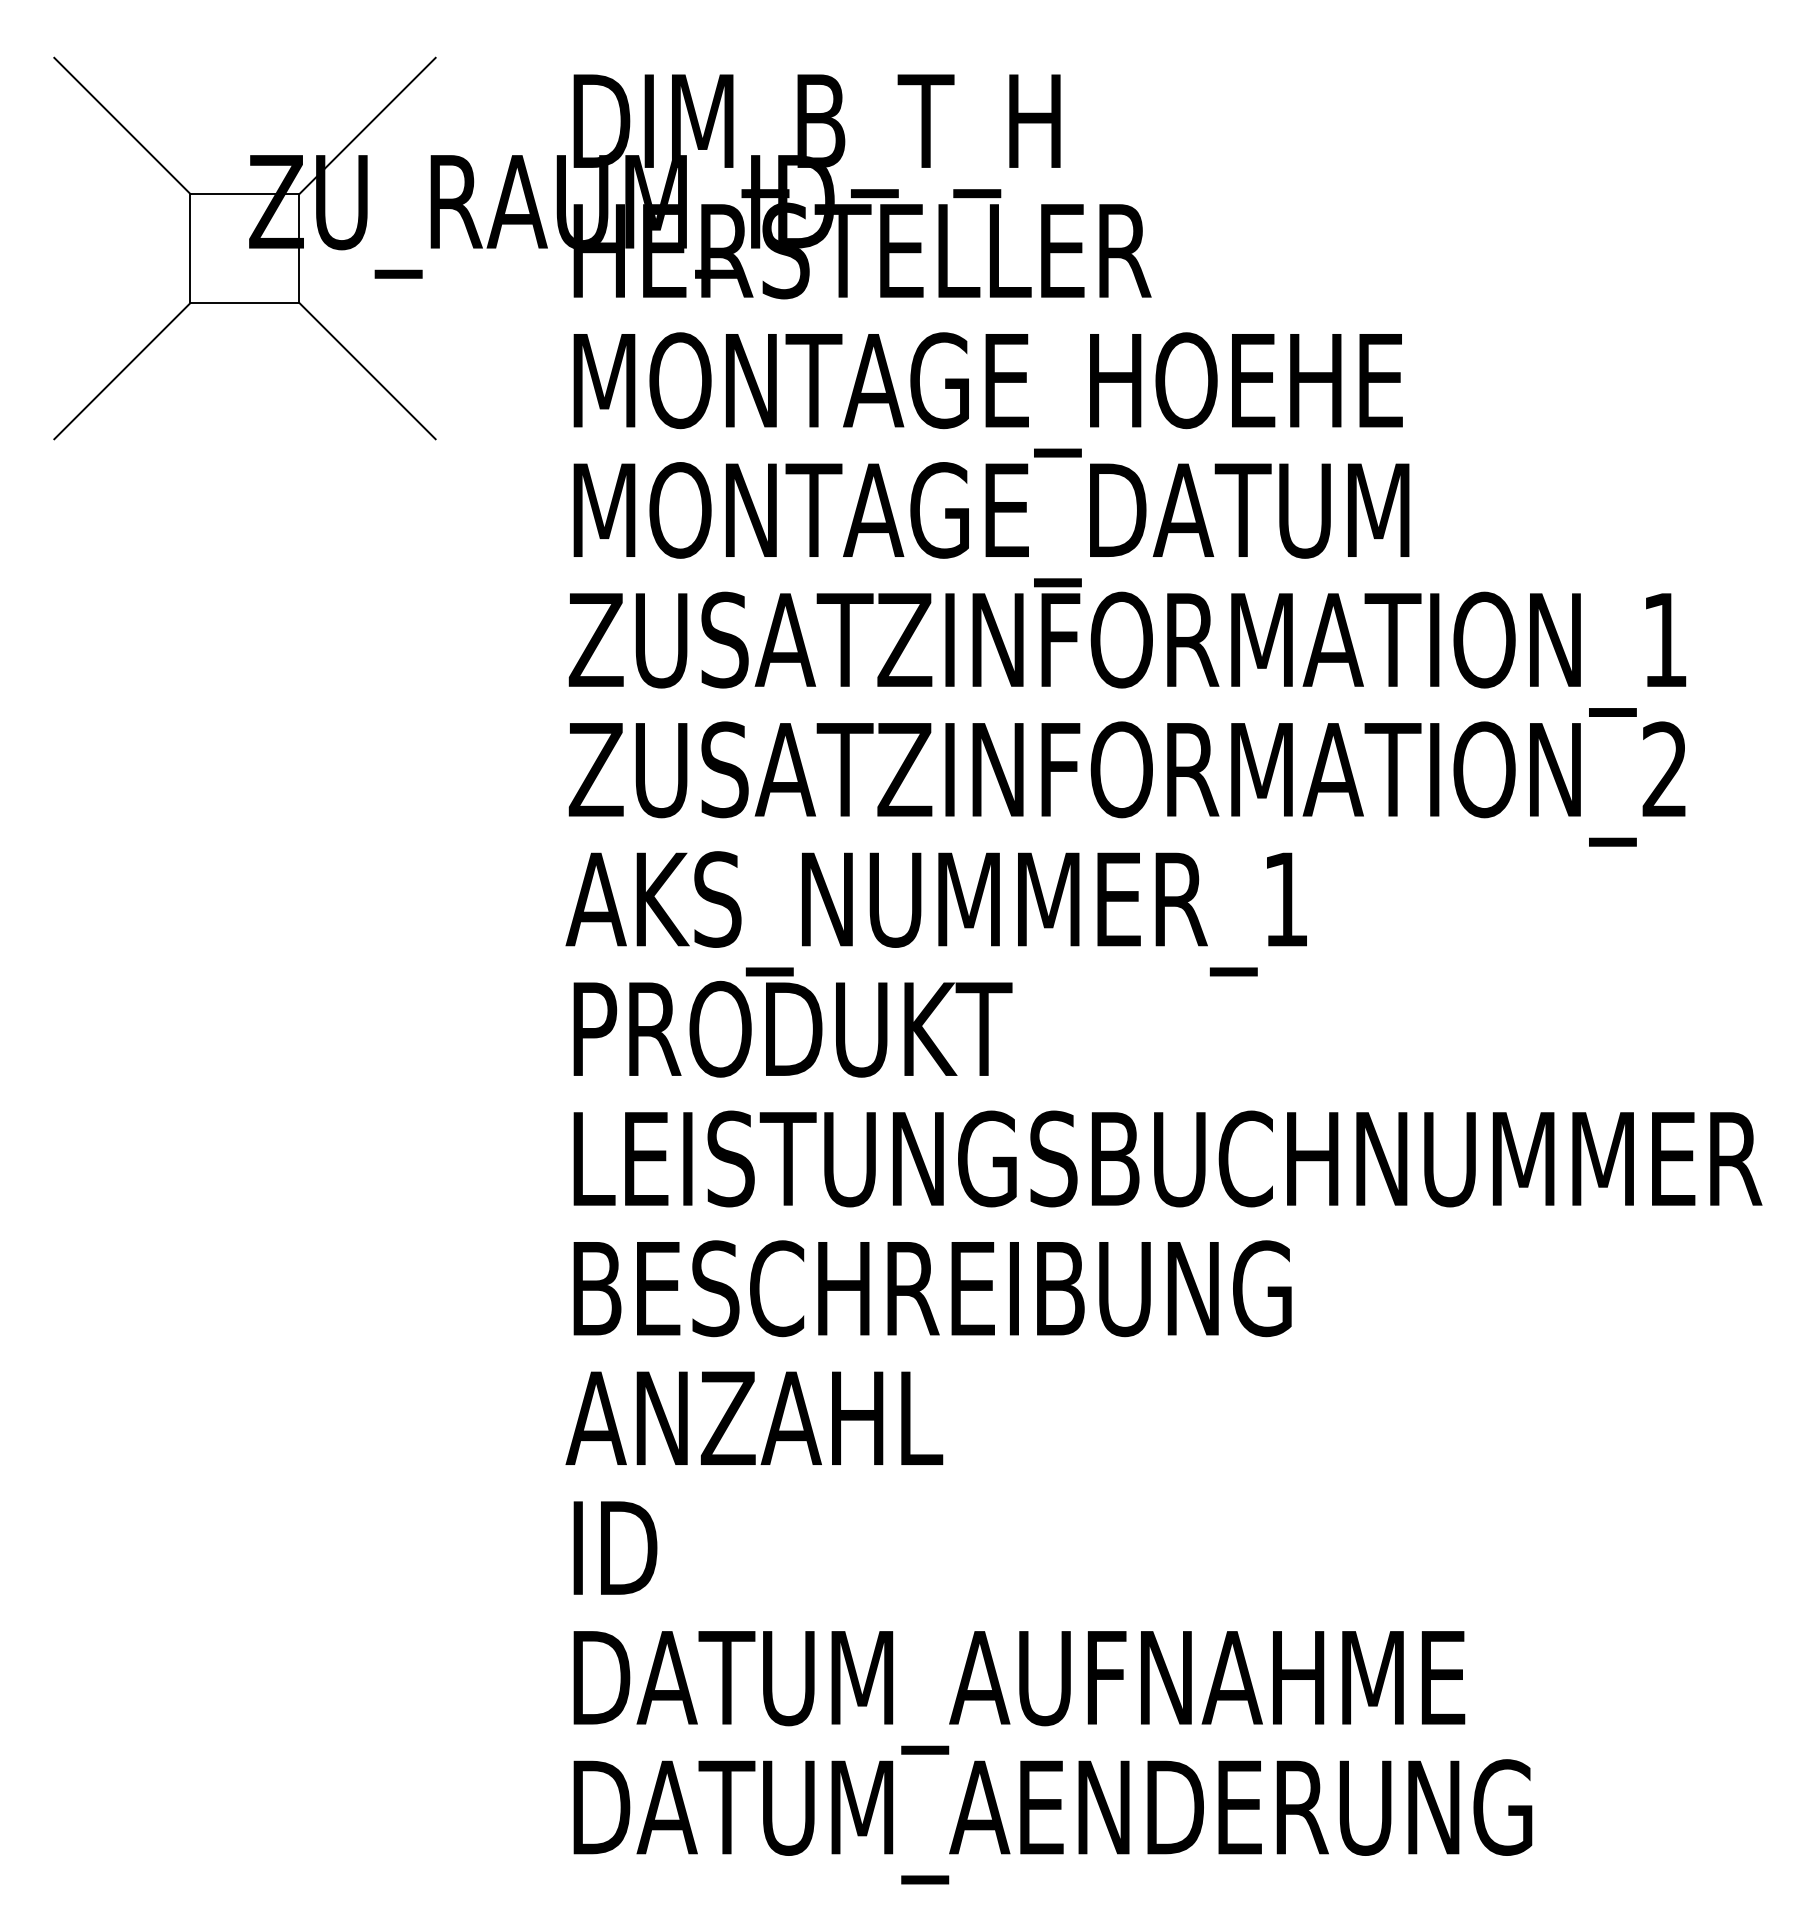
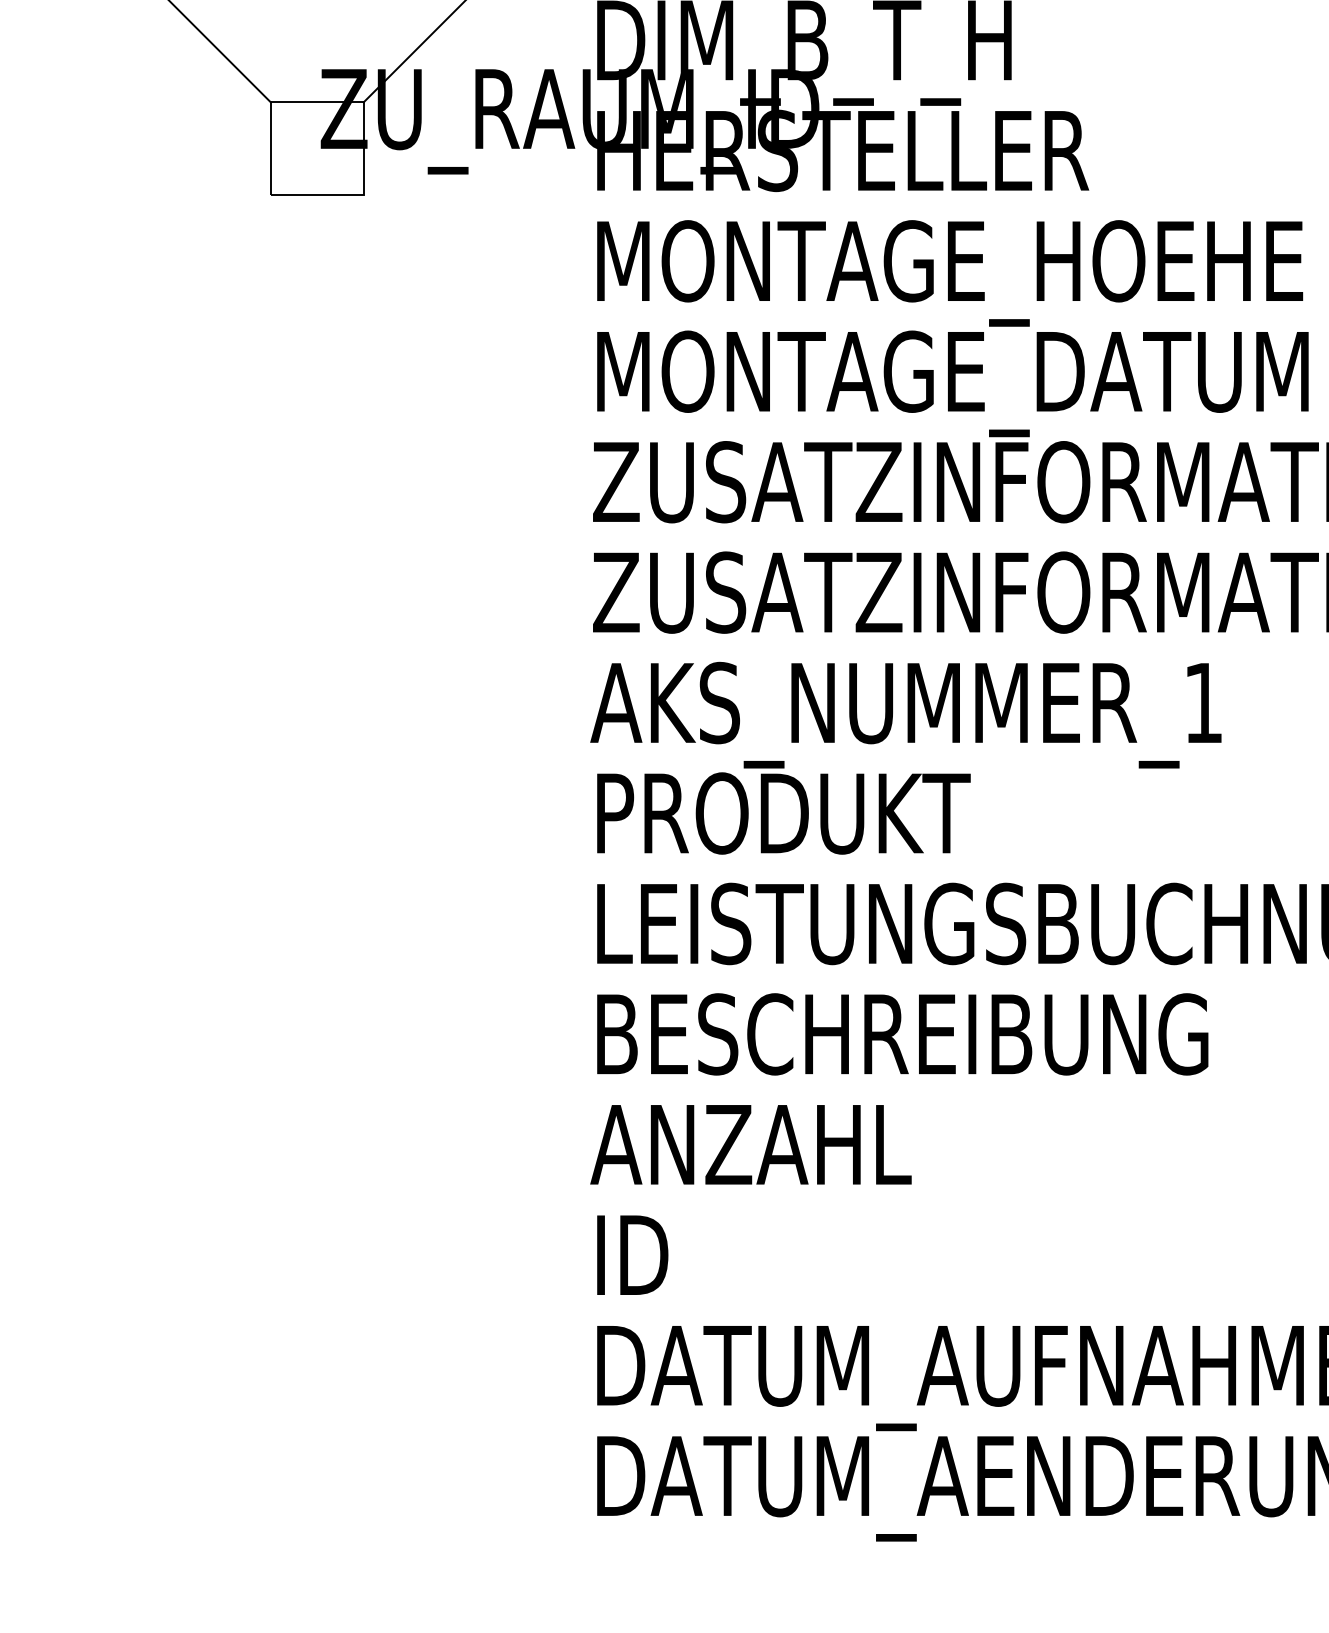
line: (122, 371) -> (212, 253), removed
line: (367, 371) -> (421, 253), removed

